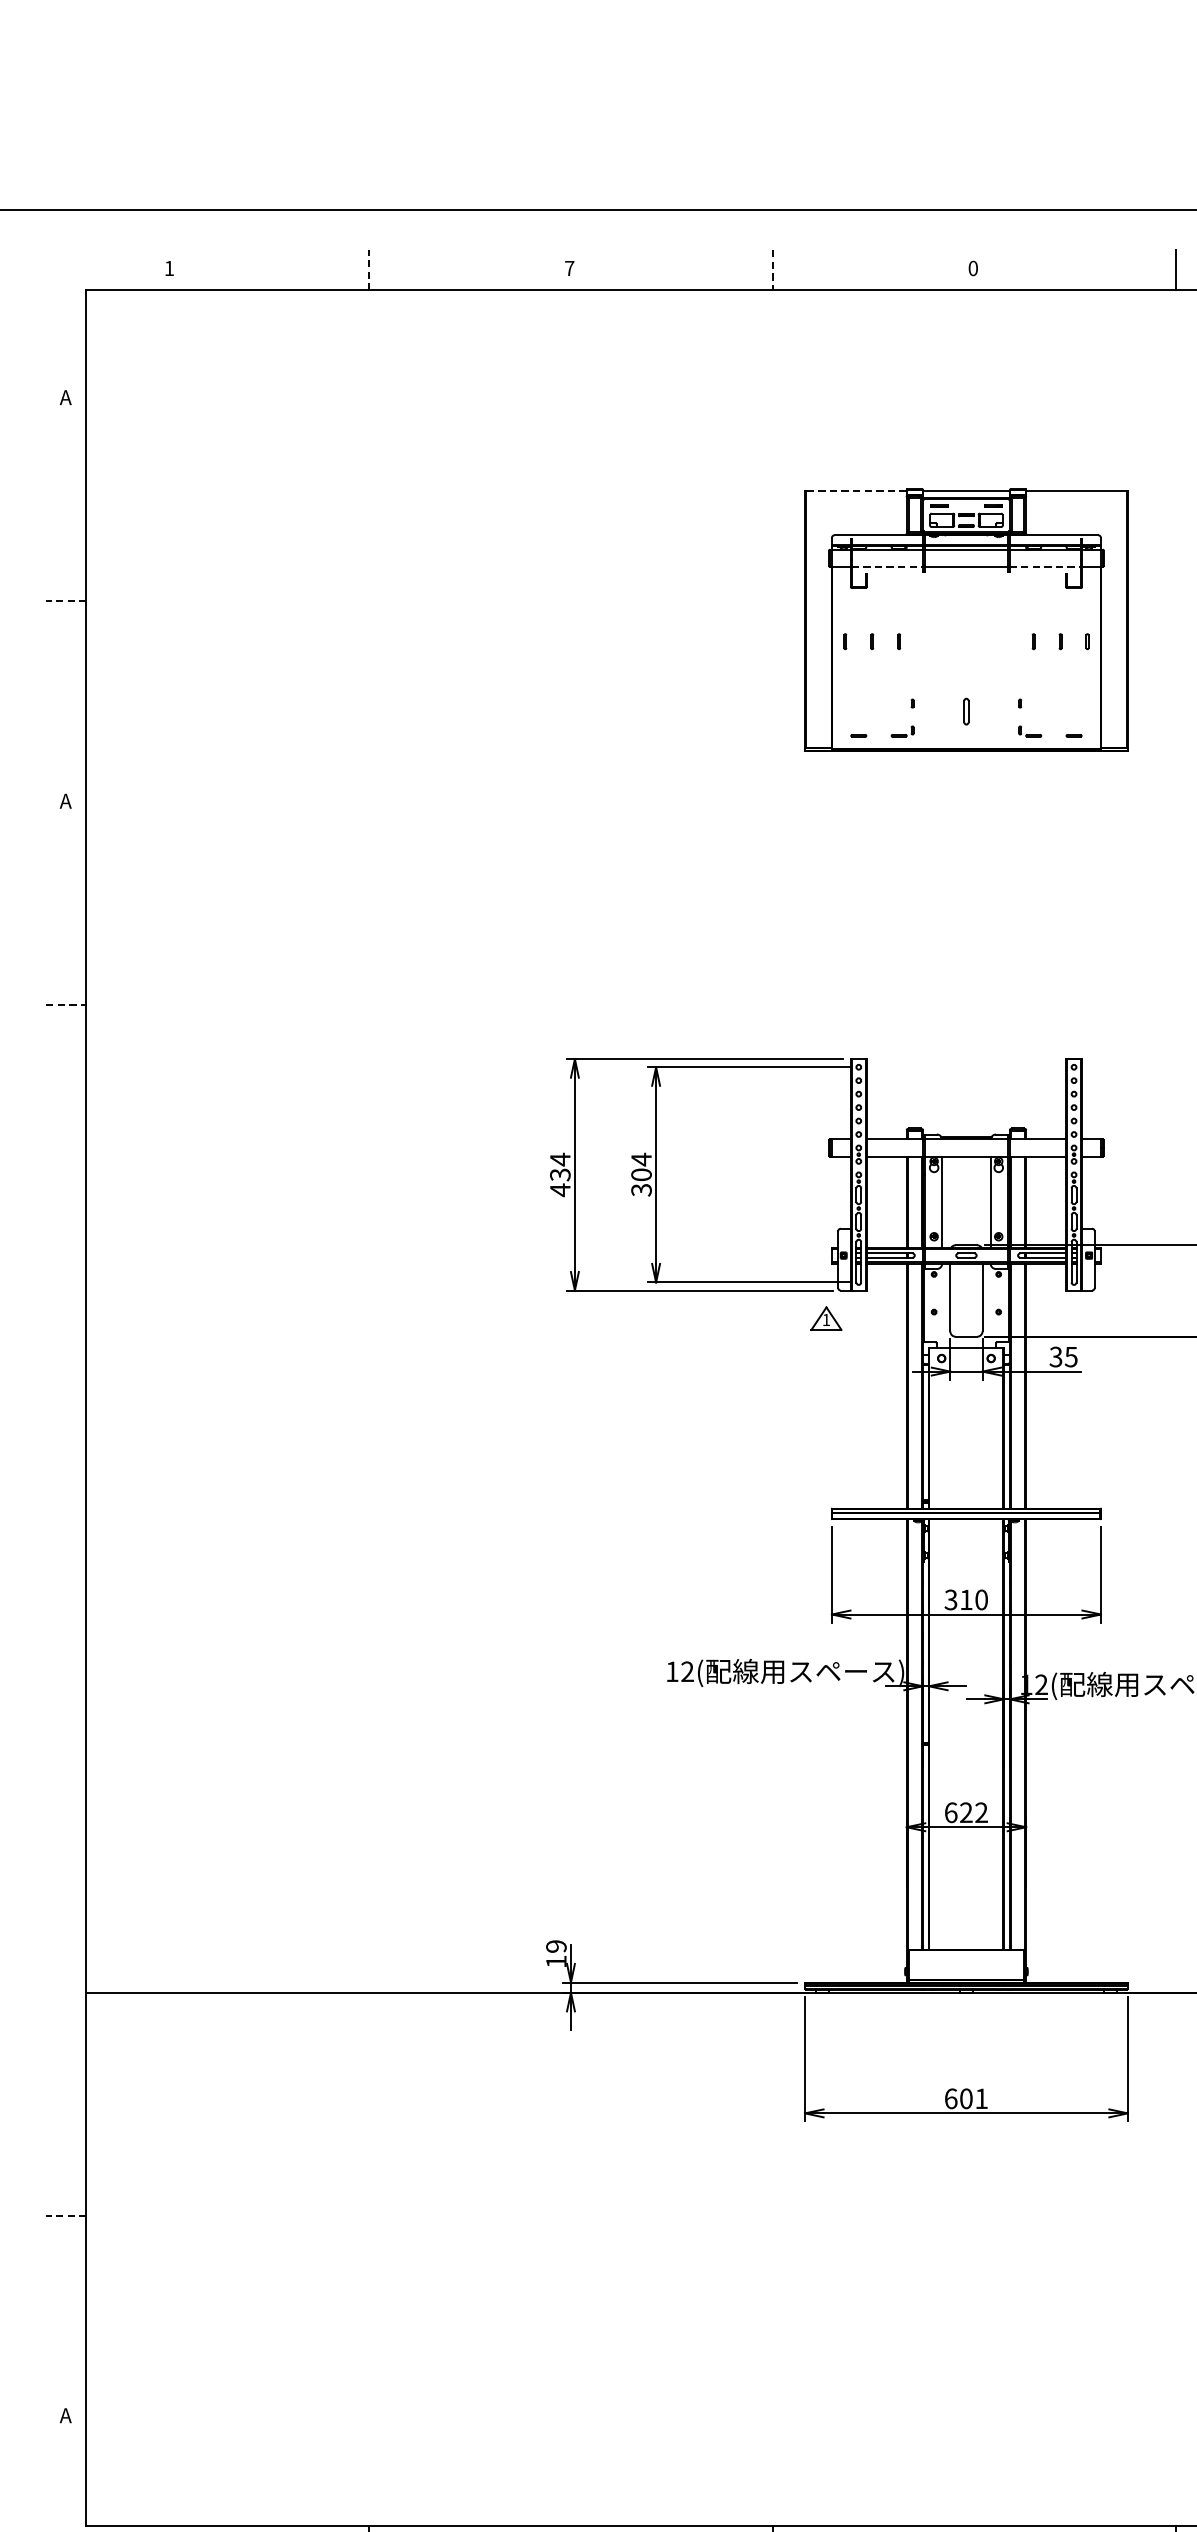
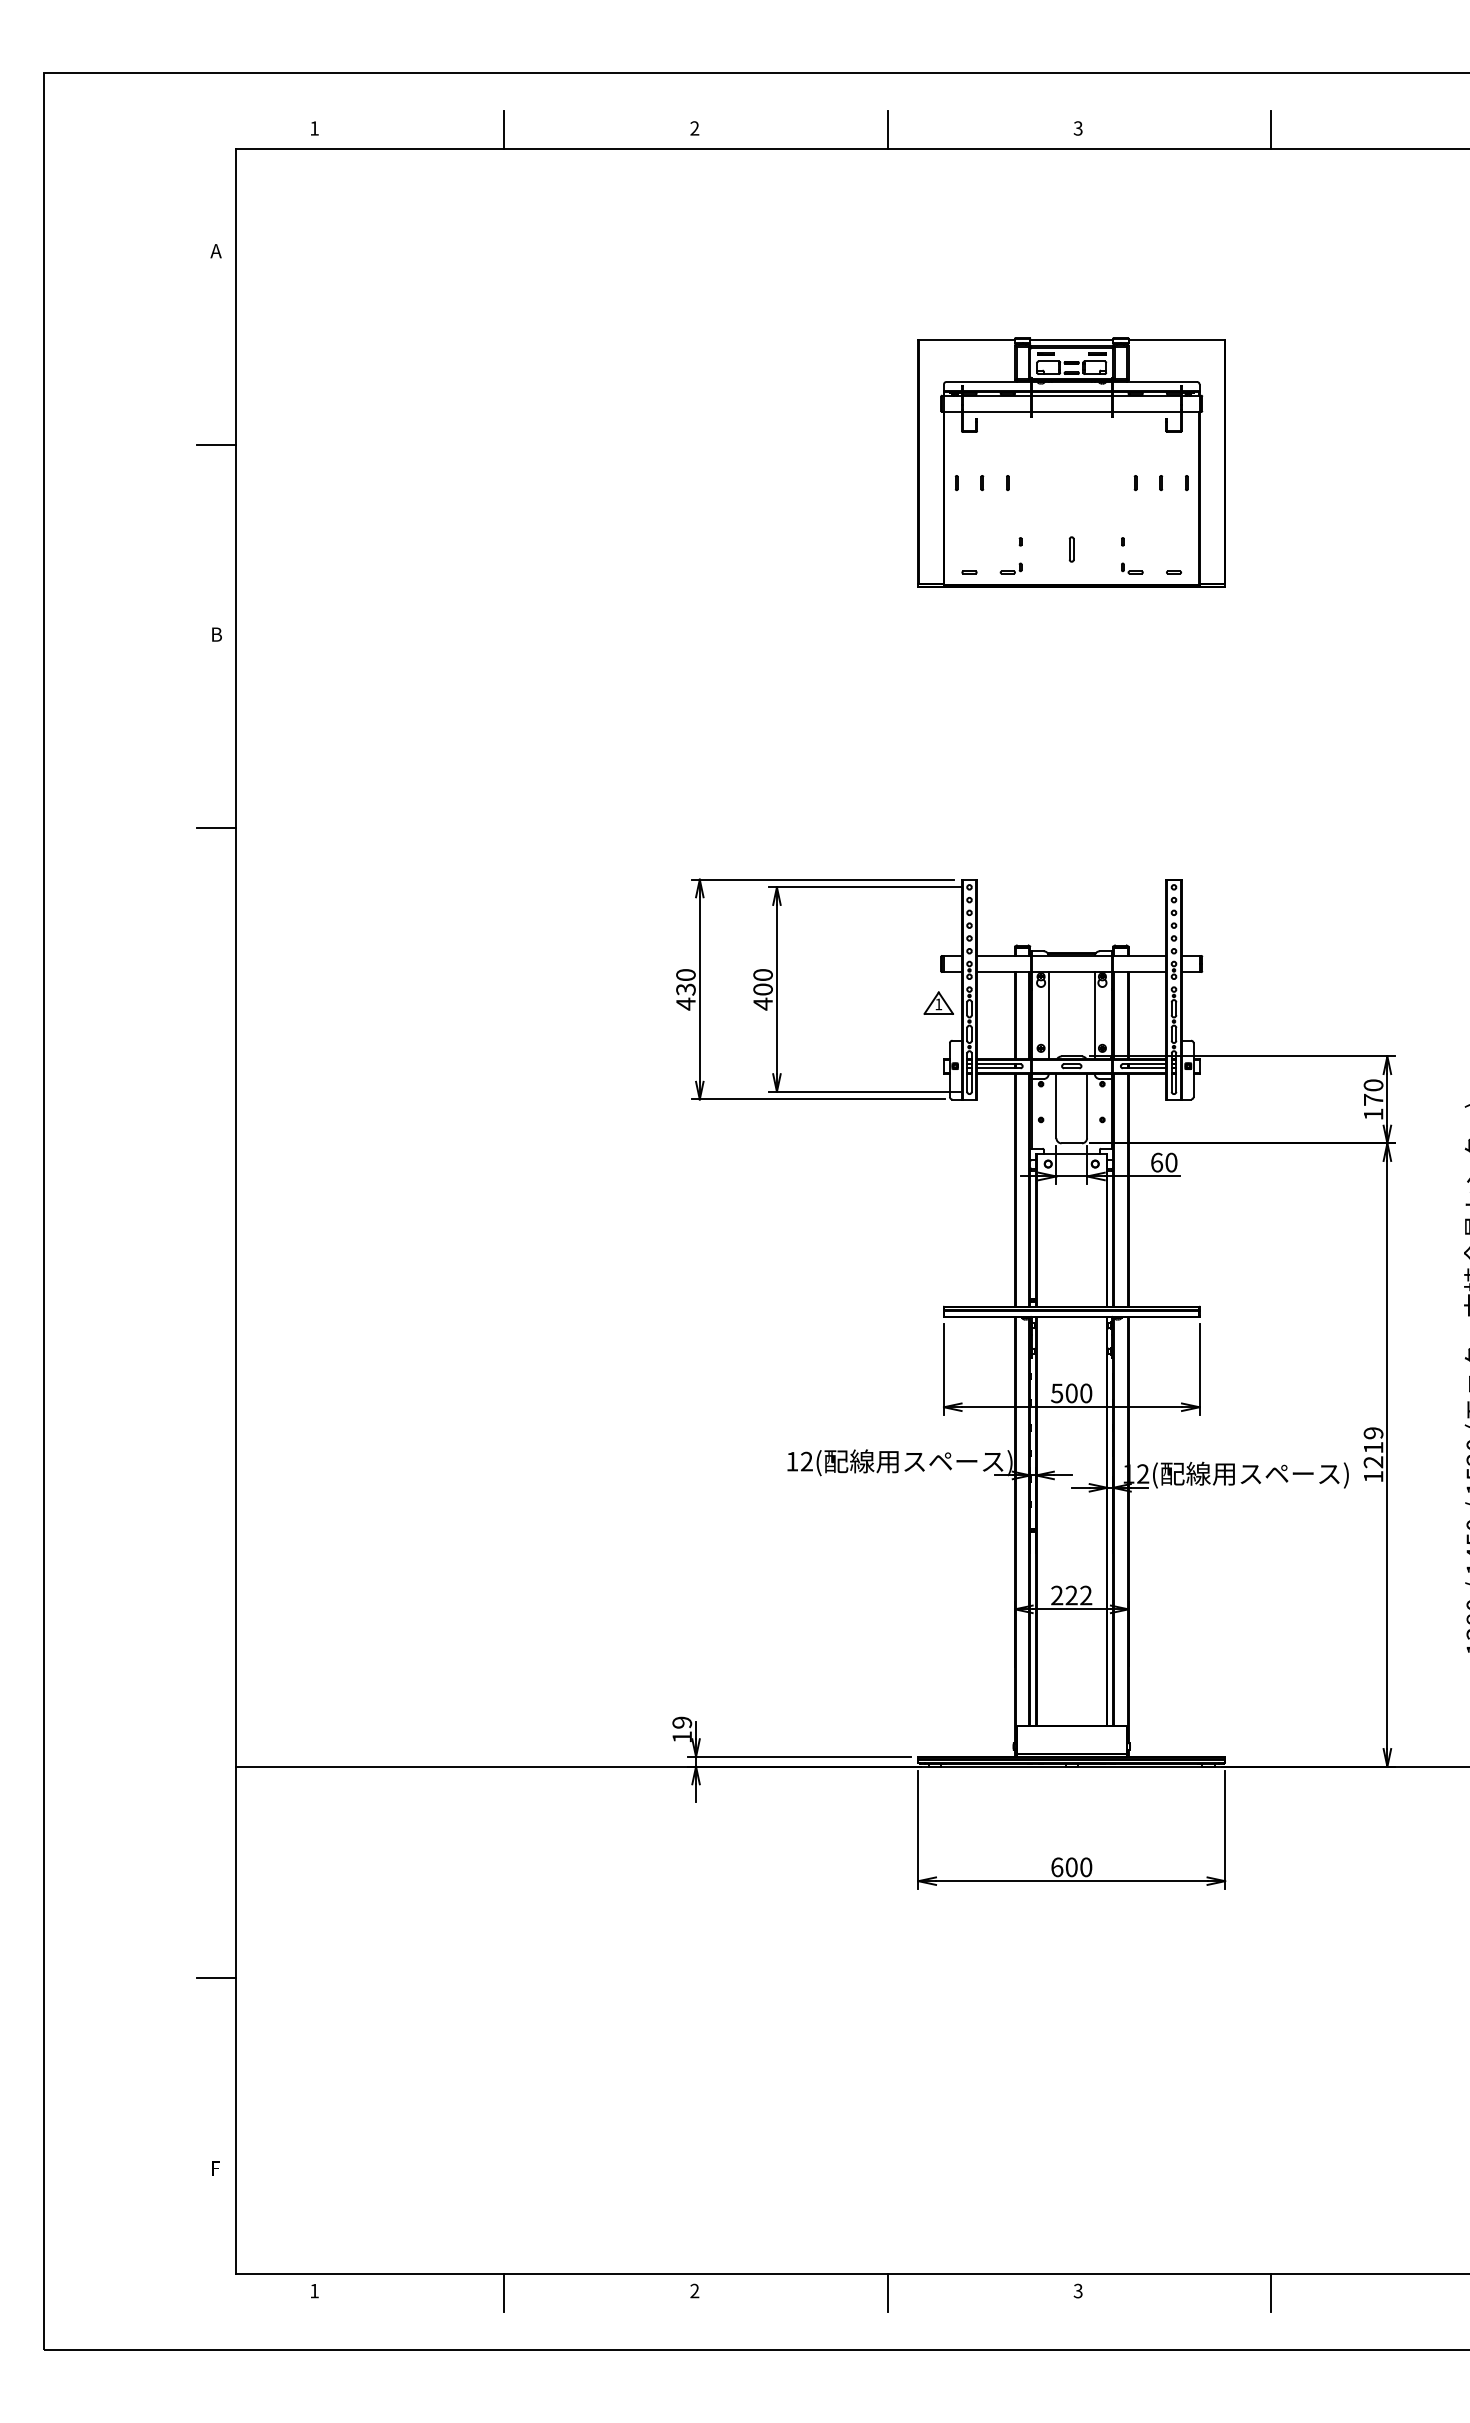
text: (569, 268) -> (694, 128), 7 -> 2
text: (972, 268) -> (1077, 128), 0 -> 3
line: (369, 269) -> (504, 129), dashed -> solid
line: (772, 270) -> (887, 130), dashed -> solid
line: (855, 490) -> (966, 339), dashed -> solid
line: (888, 566) -> (997, 411), dashed -> solid
line: (1046, 566) -> (1147, 411), dashed -> solid
line: (66, 601) -> (216, 444), dashed -> solid
text: (65, 801) -> (215, 634), A -> B
line: (67, 1005) -> (217, 828), dashed -> solid
text: (559, 1159) -> (685, 974), 434 -> 430
text: (640, 1174) -> (762, 989), 304 -> 400
part: (826, 1317) -> (938, 1002), moved
text: (1062, 1356) -> (1163, 1162), 35 -> 60
text: (958, 1600) -> (1064, 1393), 310 -> 500
text: (951, 1812) -> (1057, 1595), 622 -> 222
text: (981, 2098) -> (1086, 1867), 601 -> 600
line: (66, 2215) -> (216, 1978), dashed -> solid
text: (65, 2415) -> (215, 2168), A -> F

